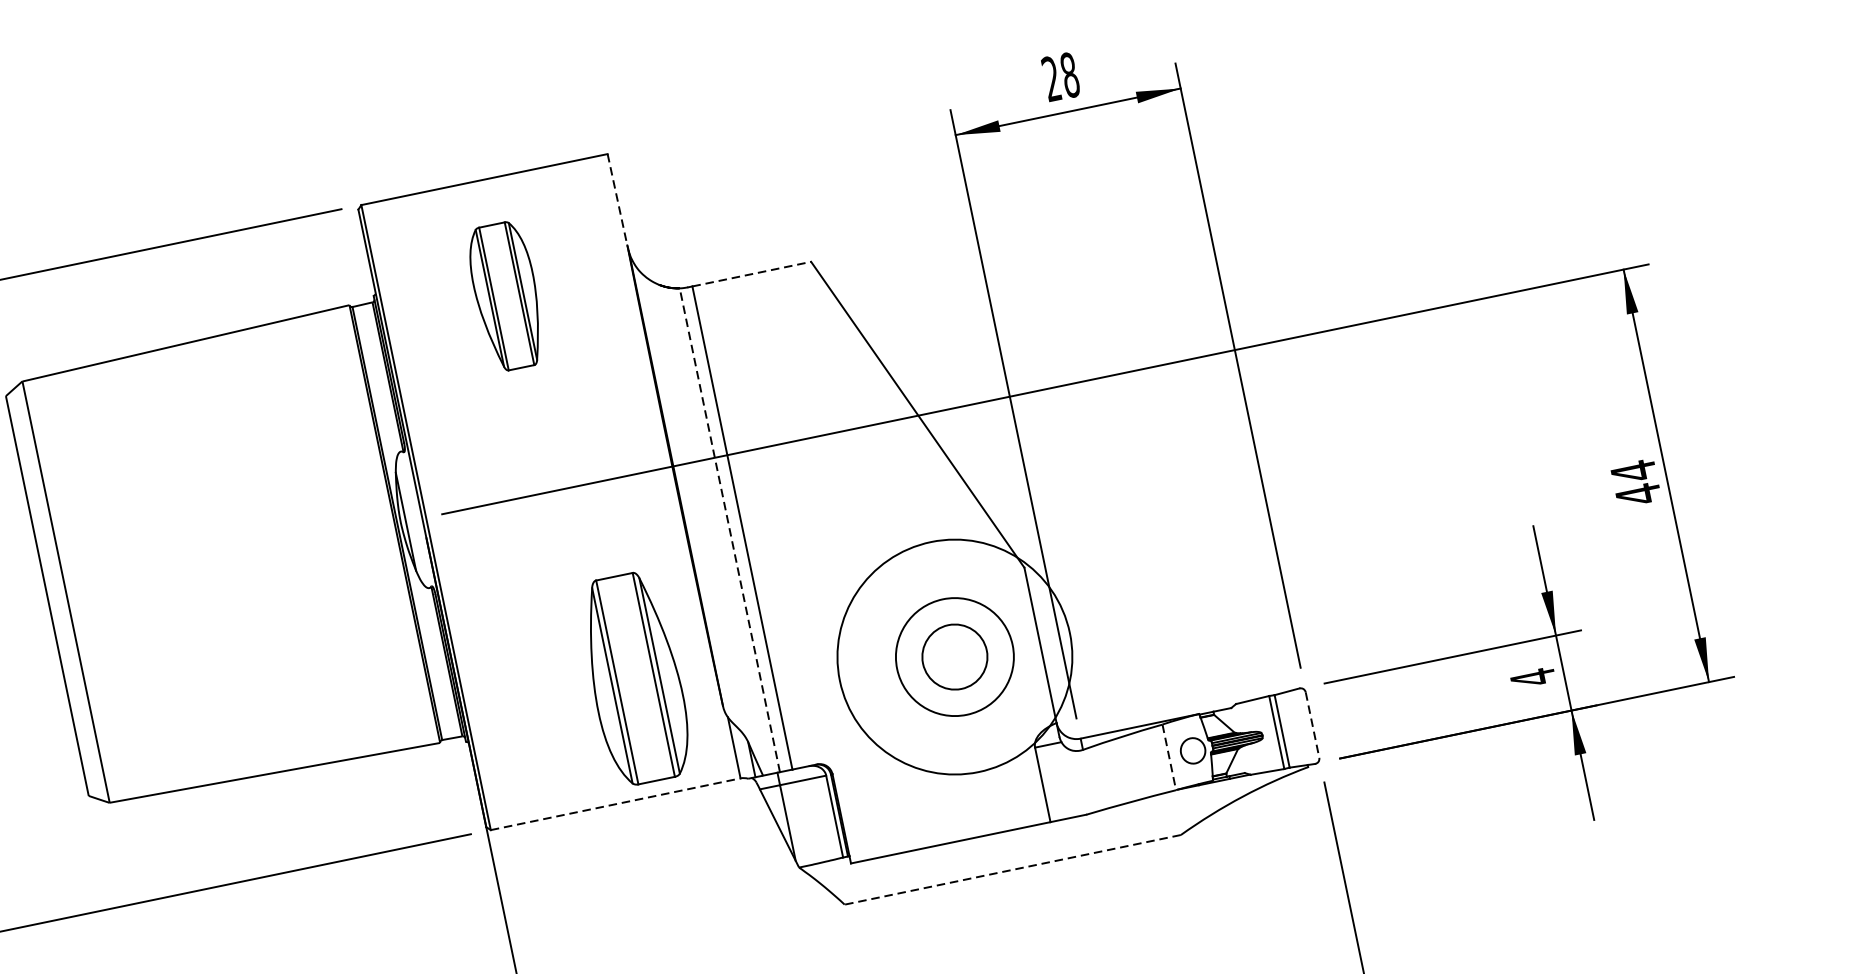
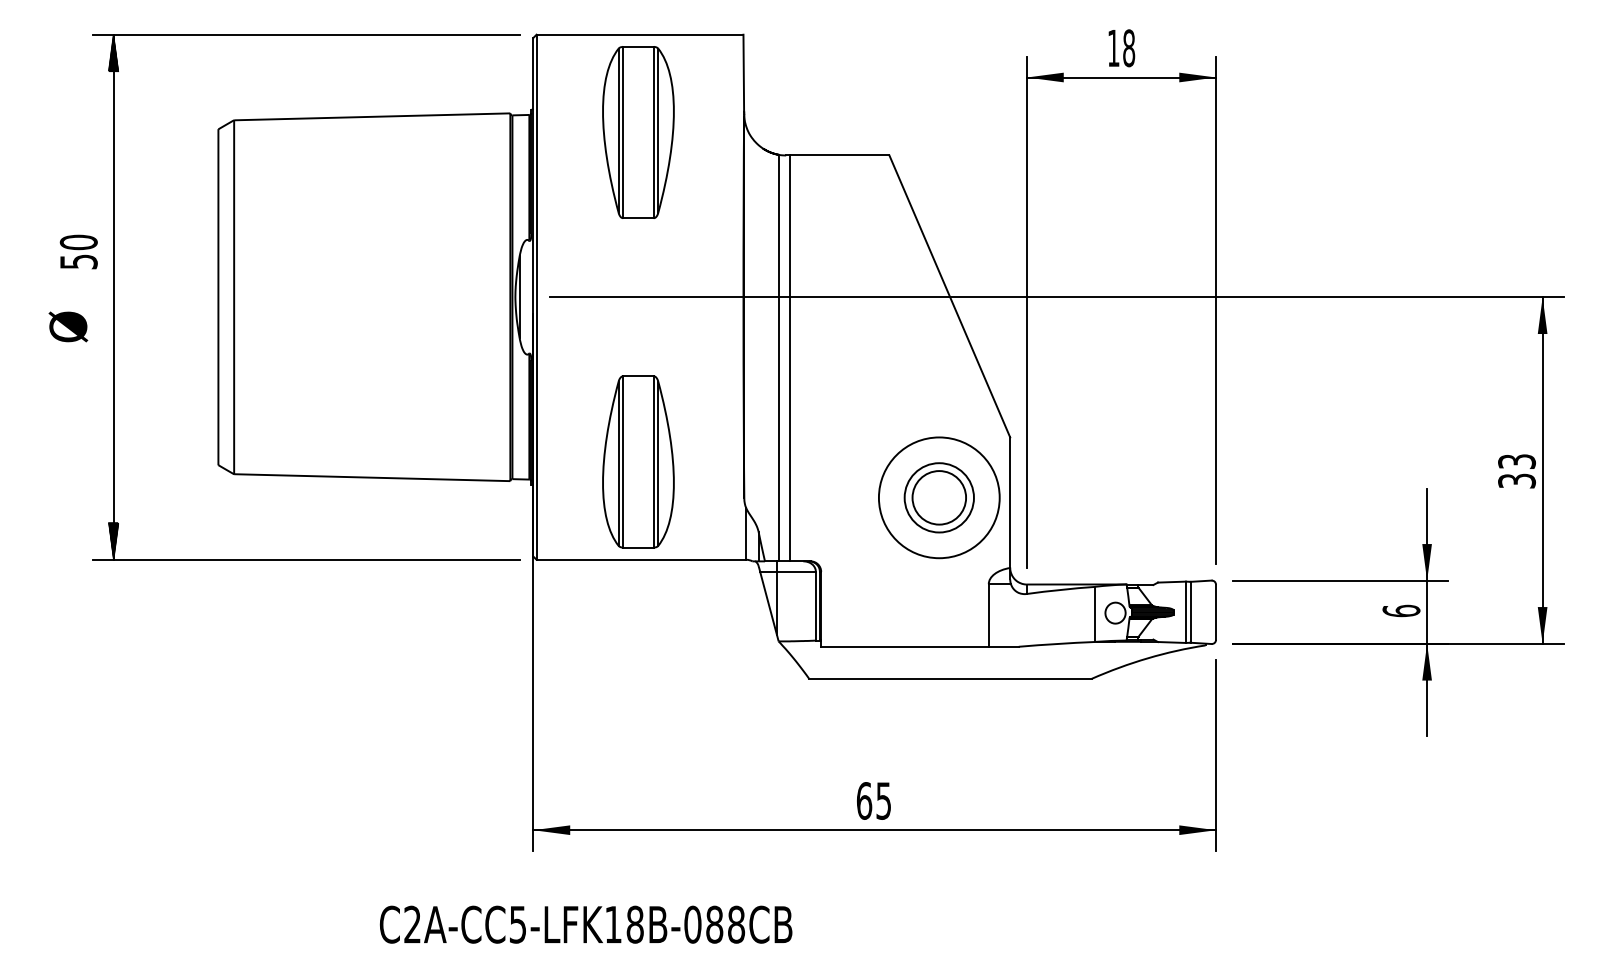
text: (1051, 78) -> (1113, 47), 28 -> 18
line: (617, 200) -> (743, 73), dashed -> solid
line: (751, 274) -> (839, 155), dashed -> solid
part: (506, 296) -> (638, 132), size x1.43
text: (1635, 483) -> (1516, 471), 44 -> 33
line: (730, 529) -> (779, 357), dashed -> solid
circle: (953, 656) -> (938, 497), size x0.62
circle: (953, 656) -> (938, 497), size x0.71
text: (1532, 677) -> (1401, 610), 4 -> 6
part: (635, 678) -> (638, 461), moved
line: (1313, 725) -> (1216, 612), dashed -> solid
line: (1169, 757) -> (1095, 614), dashed -> solid
line: (615, 803) -> (641, 559), dashed -> solid
line: (1011, 869) -> (949, 678), dashed -> solid

